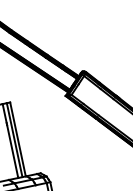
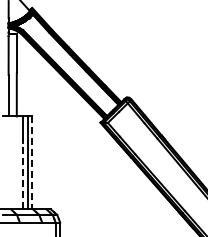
line: (18, 139) -> (32, 163), solid -> dashed
line: (12, 151) -> (22, 175), solid -> dashed

